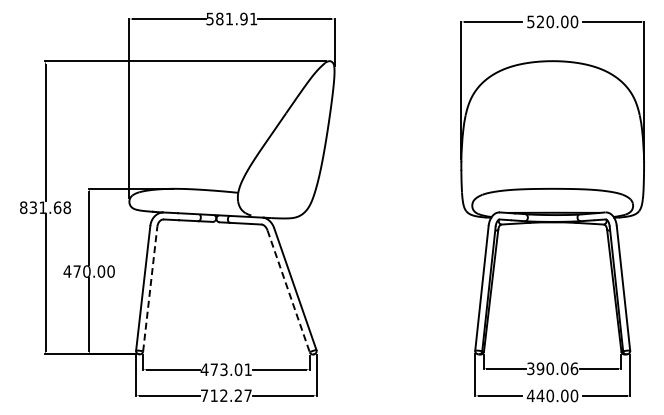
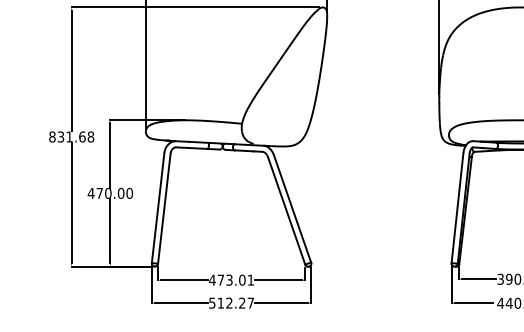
line: (150, 289) -> (164, 209), dashed -> solid
line: (288, 291) -> (286, 211), dashed -> solid
text: (204, 395) -> (212, 302), 712.27 -> 512.27

